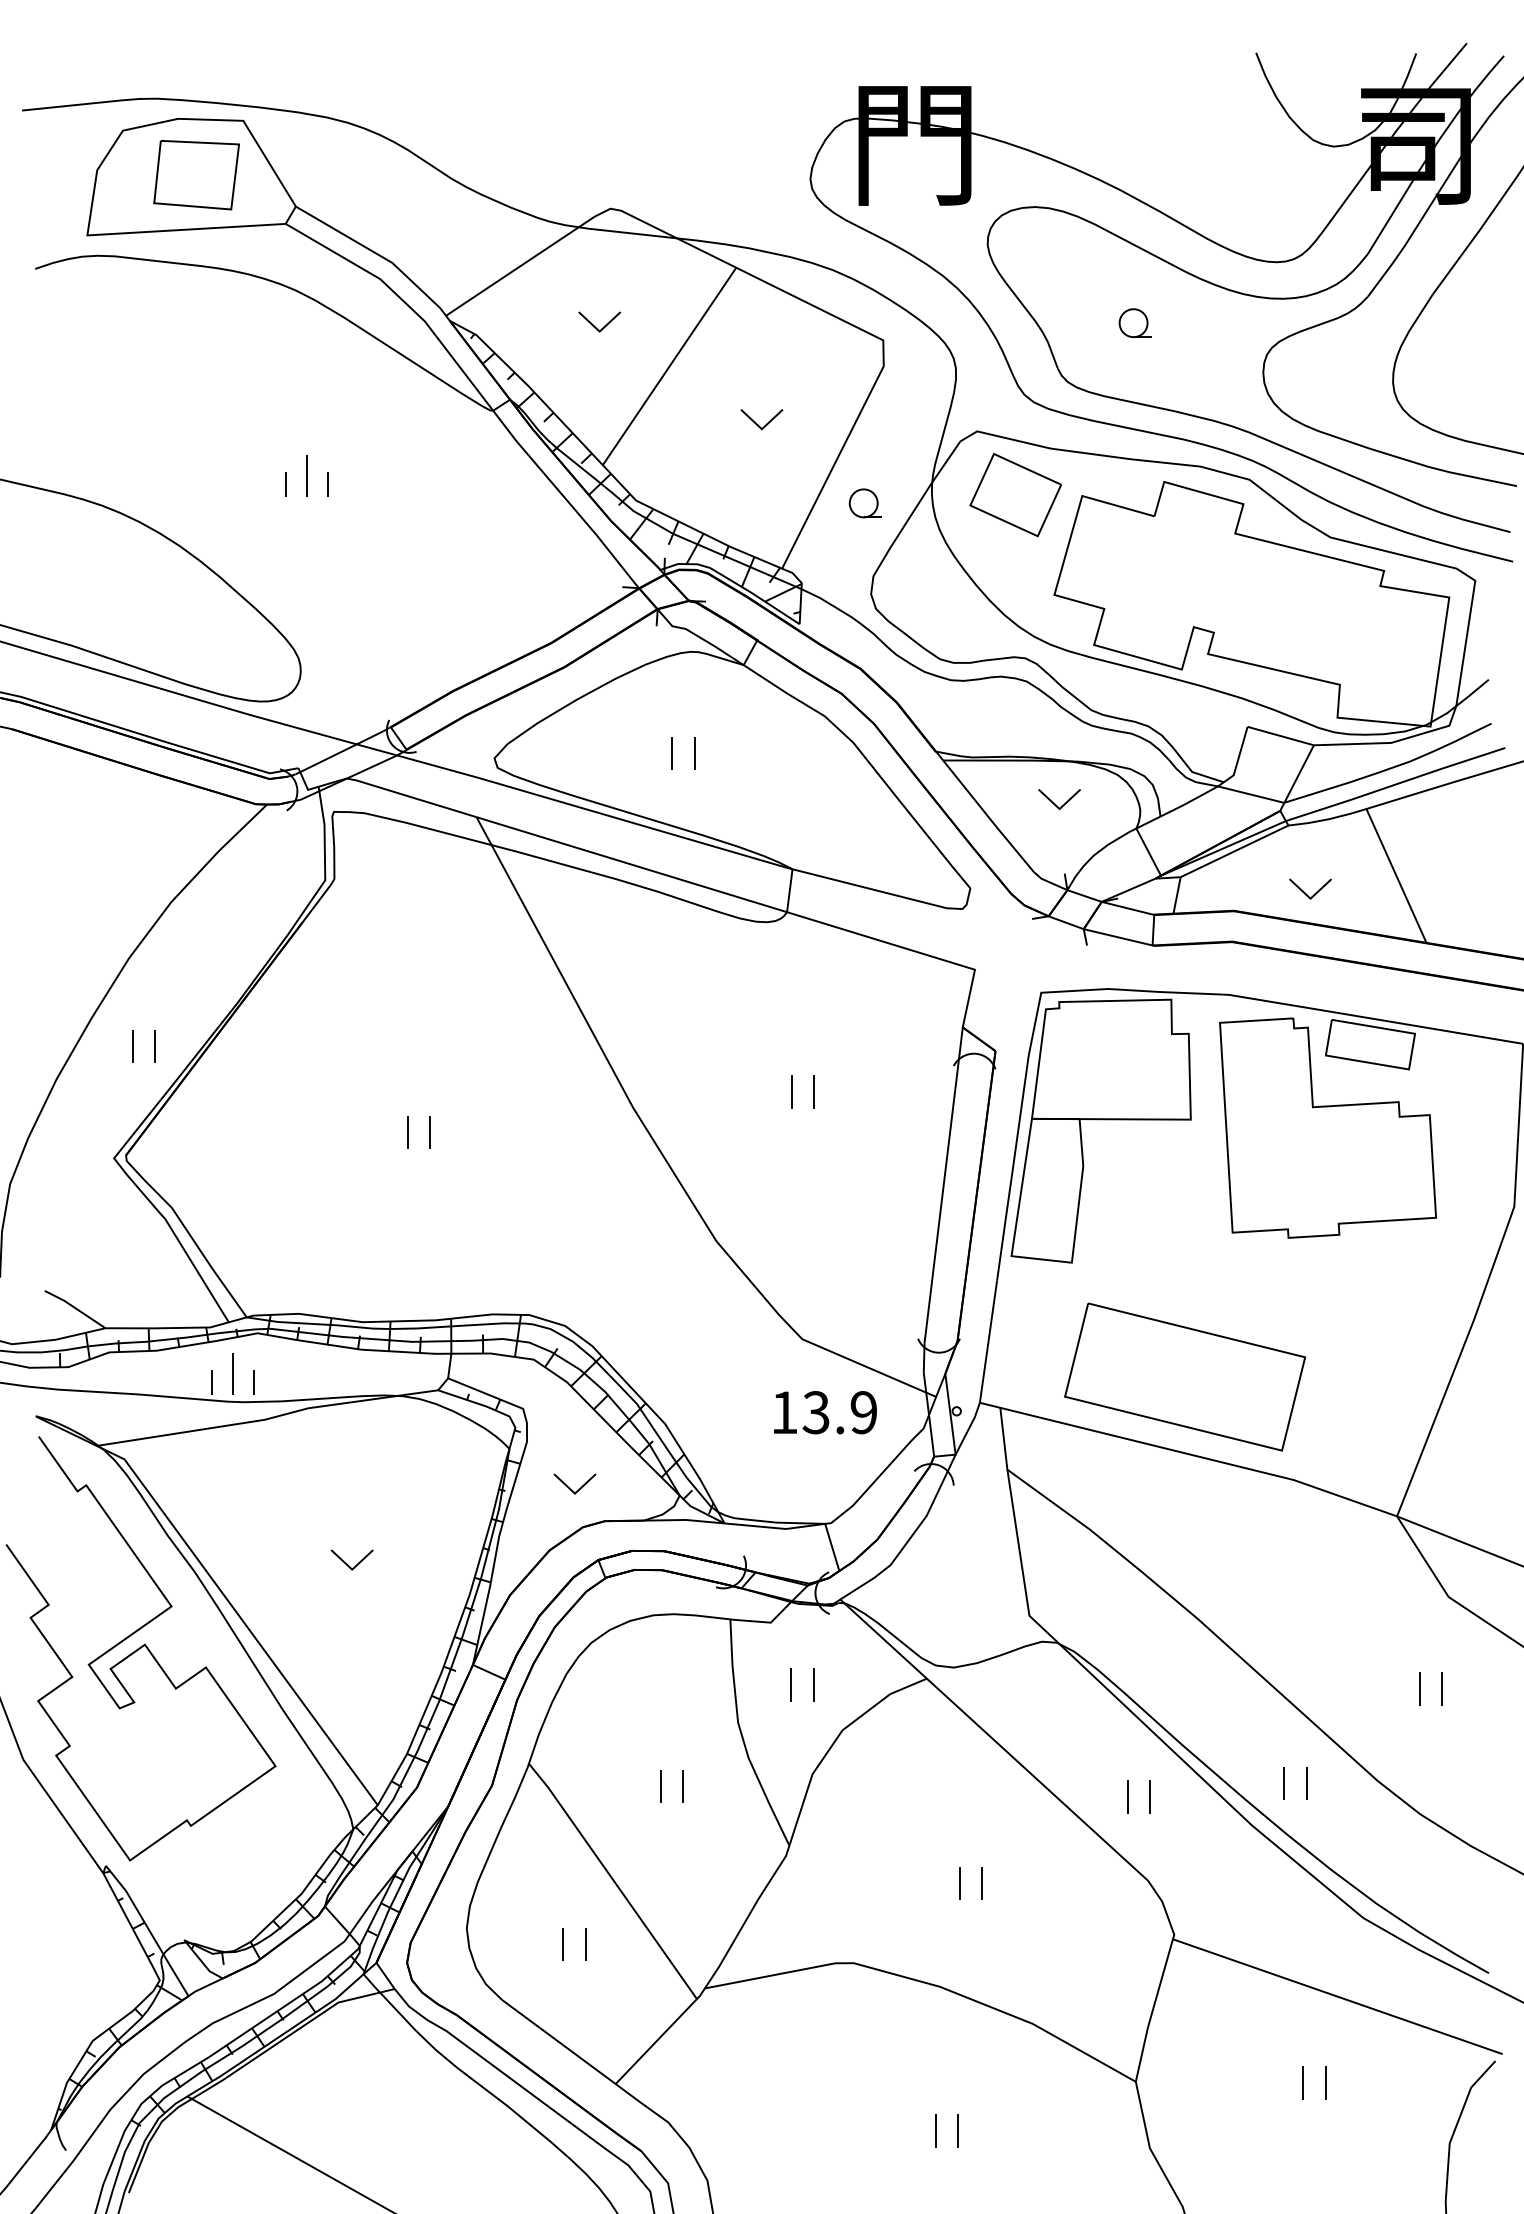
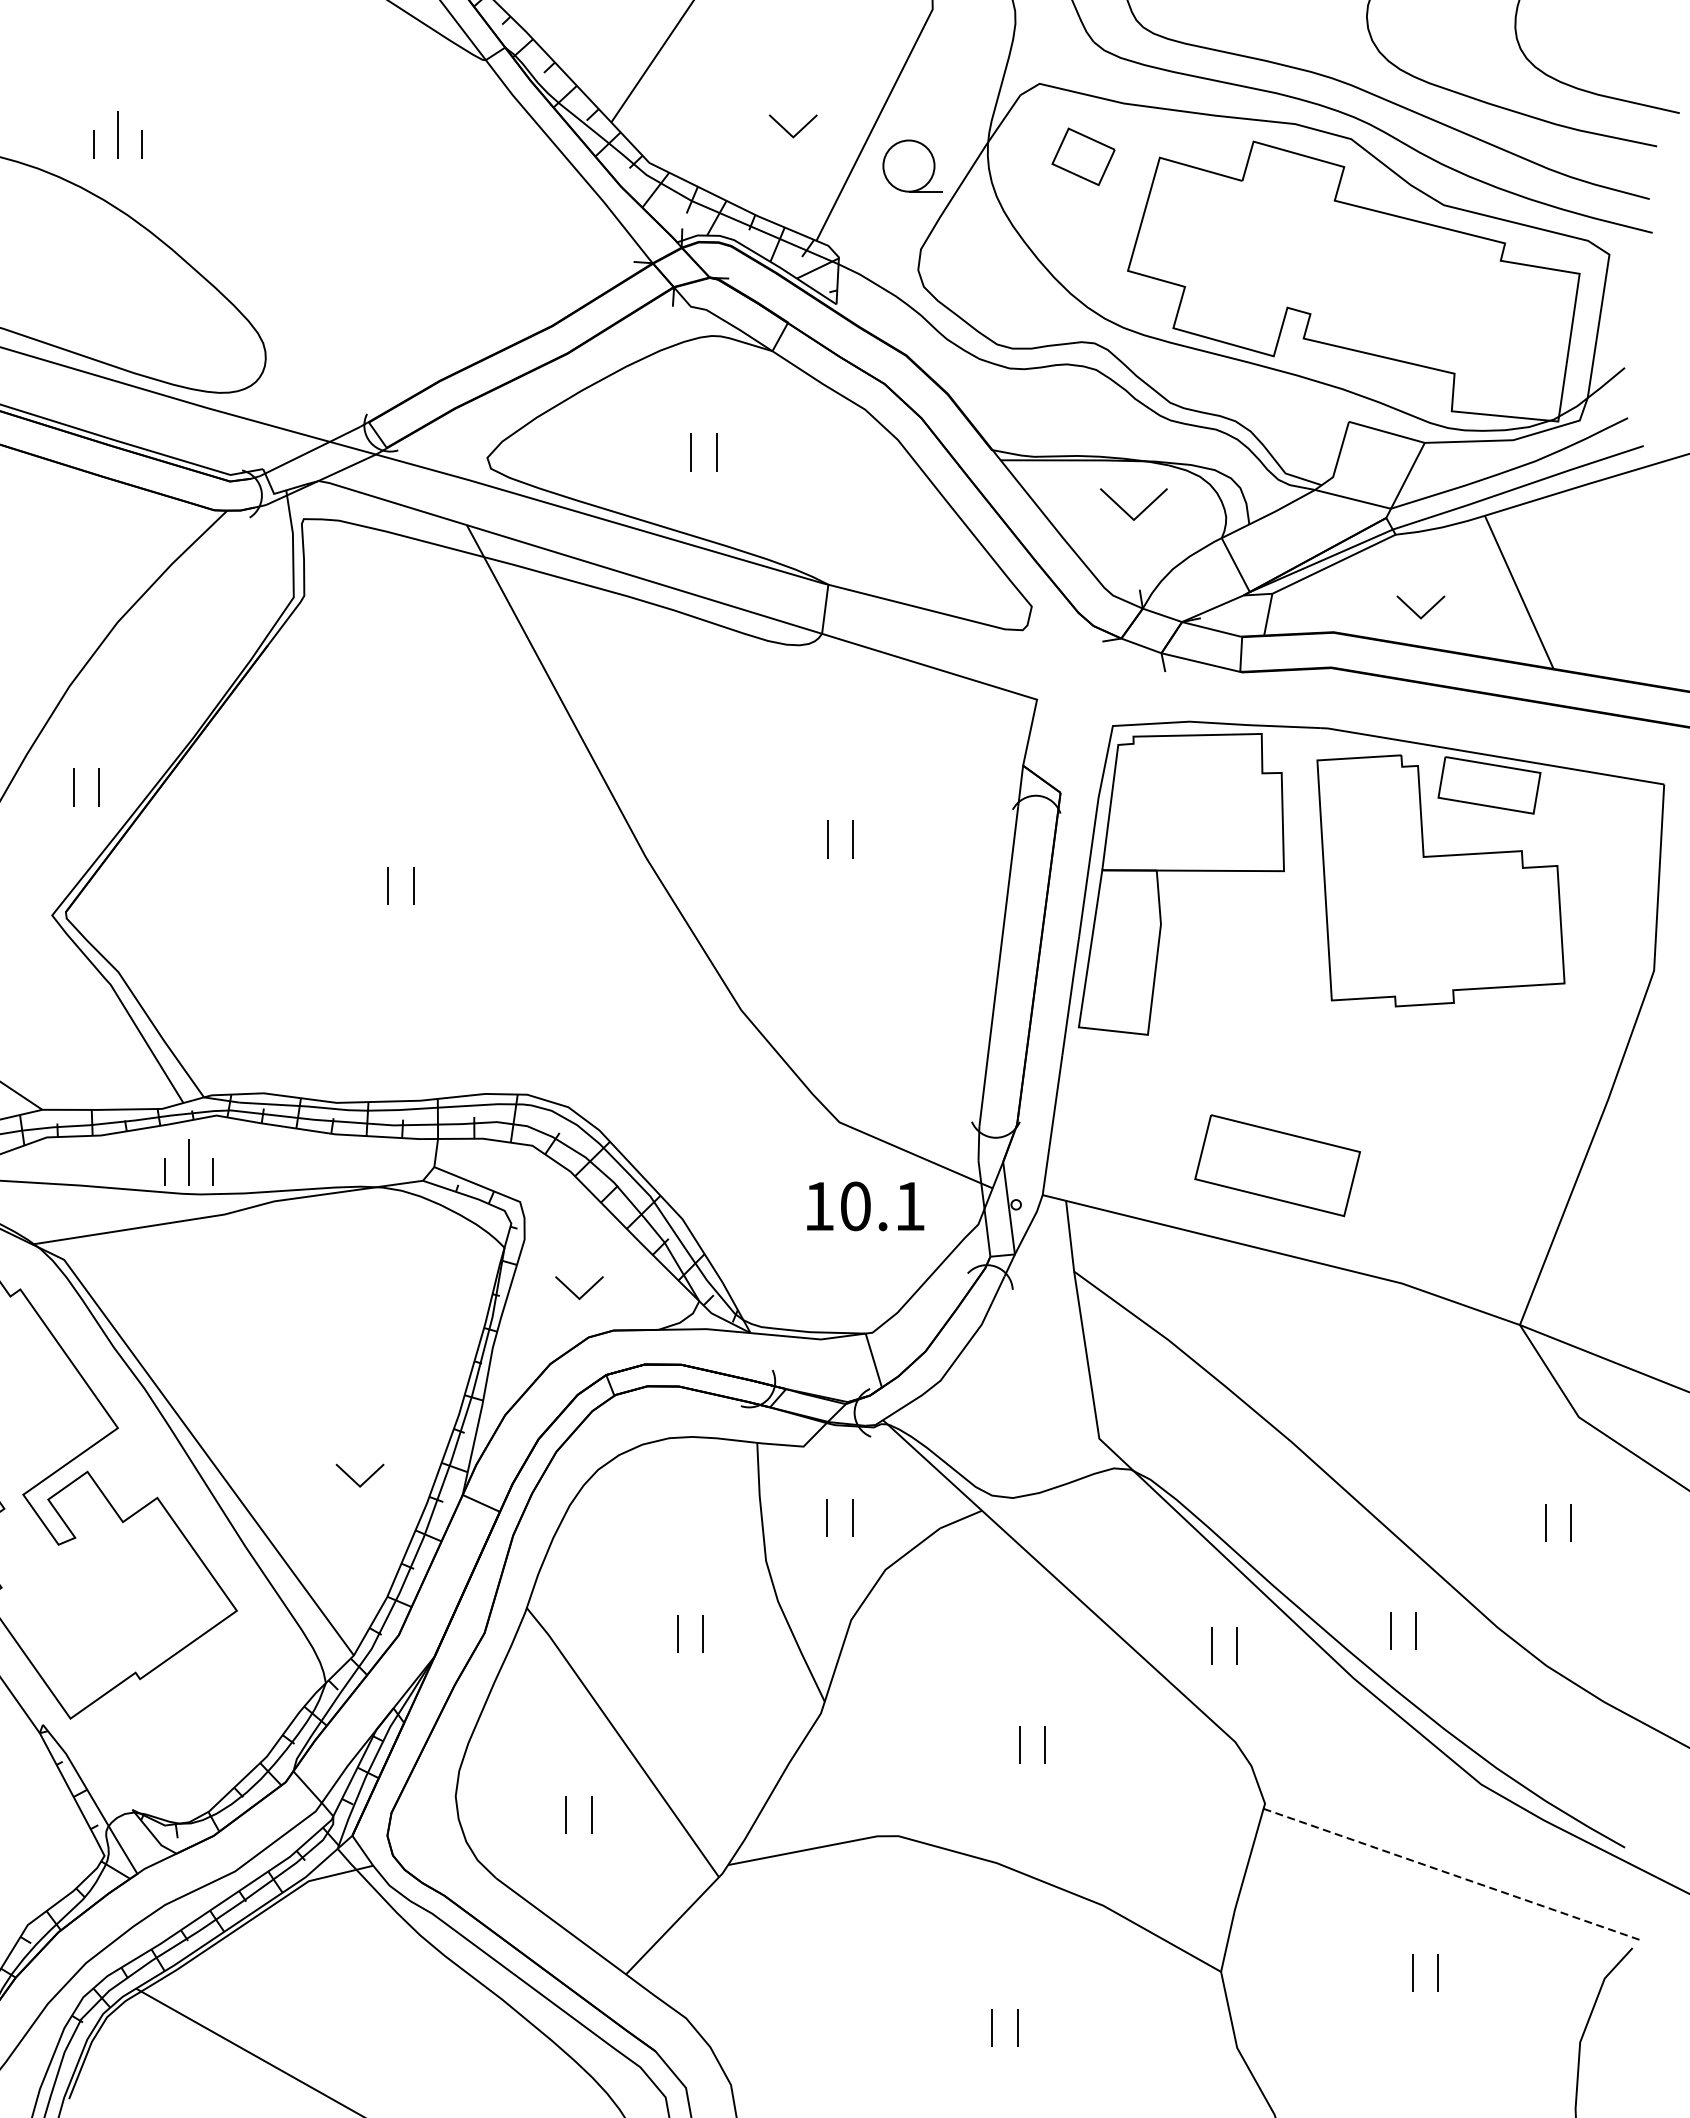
part: (761, 419) -> (792, 126), moved
part: (306, 475) -> (117, 134), moved
part: (1015, 495) -> (1083, 157), size x0.6
part: (864, 503) -> (910, 166), size x1.6
part: (1059, 799) -> (1133, 504), size x1.4
part: (1185, 1376) -> (1277, 1165), size x0.6
text: (839, 1412) -> (882, 1206), 13.9 -> 10.1
part: (351, 1559) -> (359, 1475), moved
line: (1337, 1996) -> (1451, 1874), solid -> dashed

